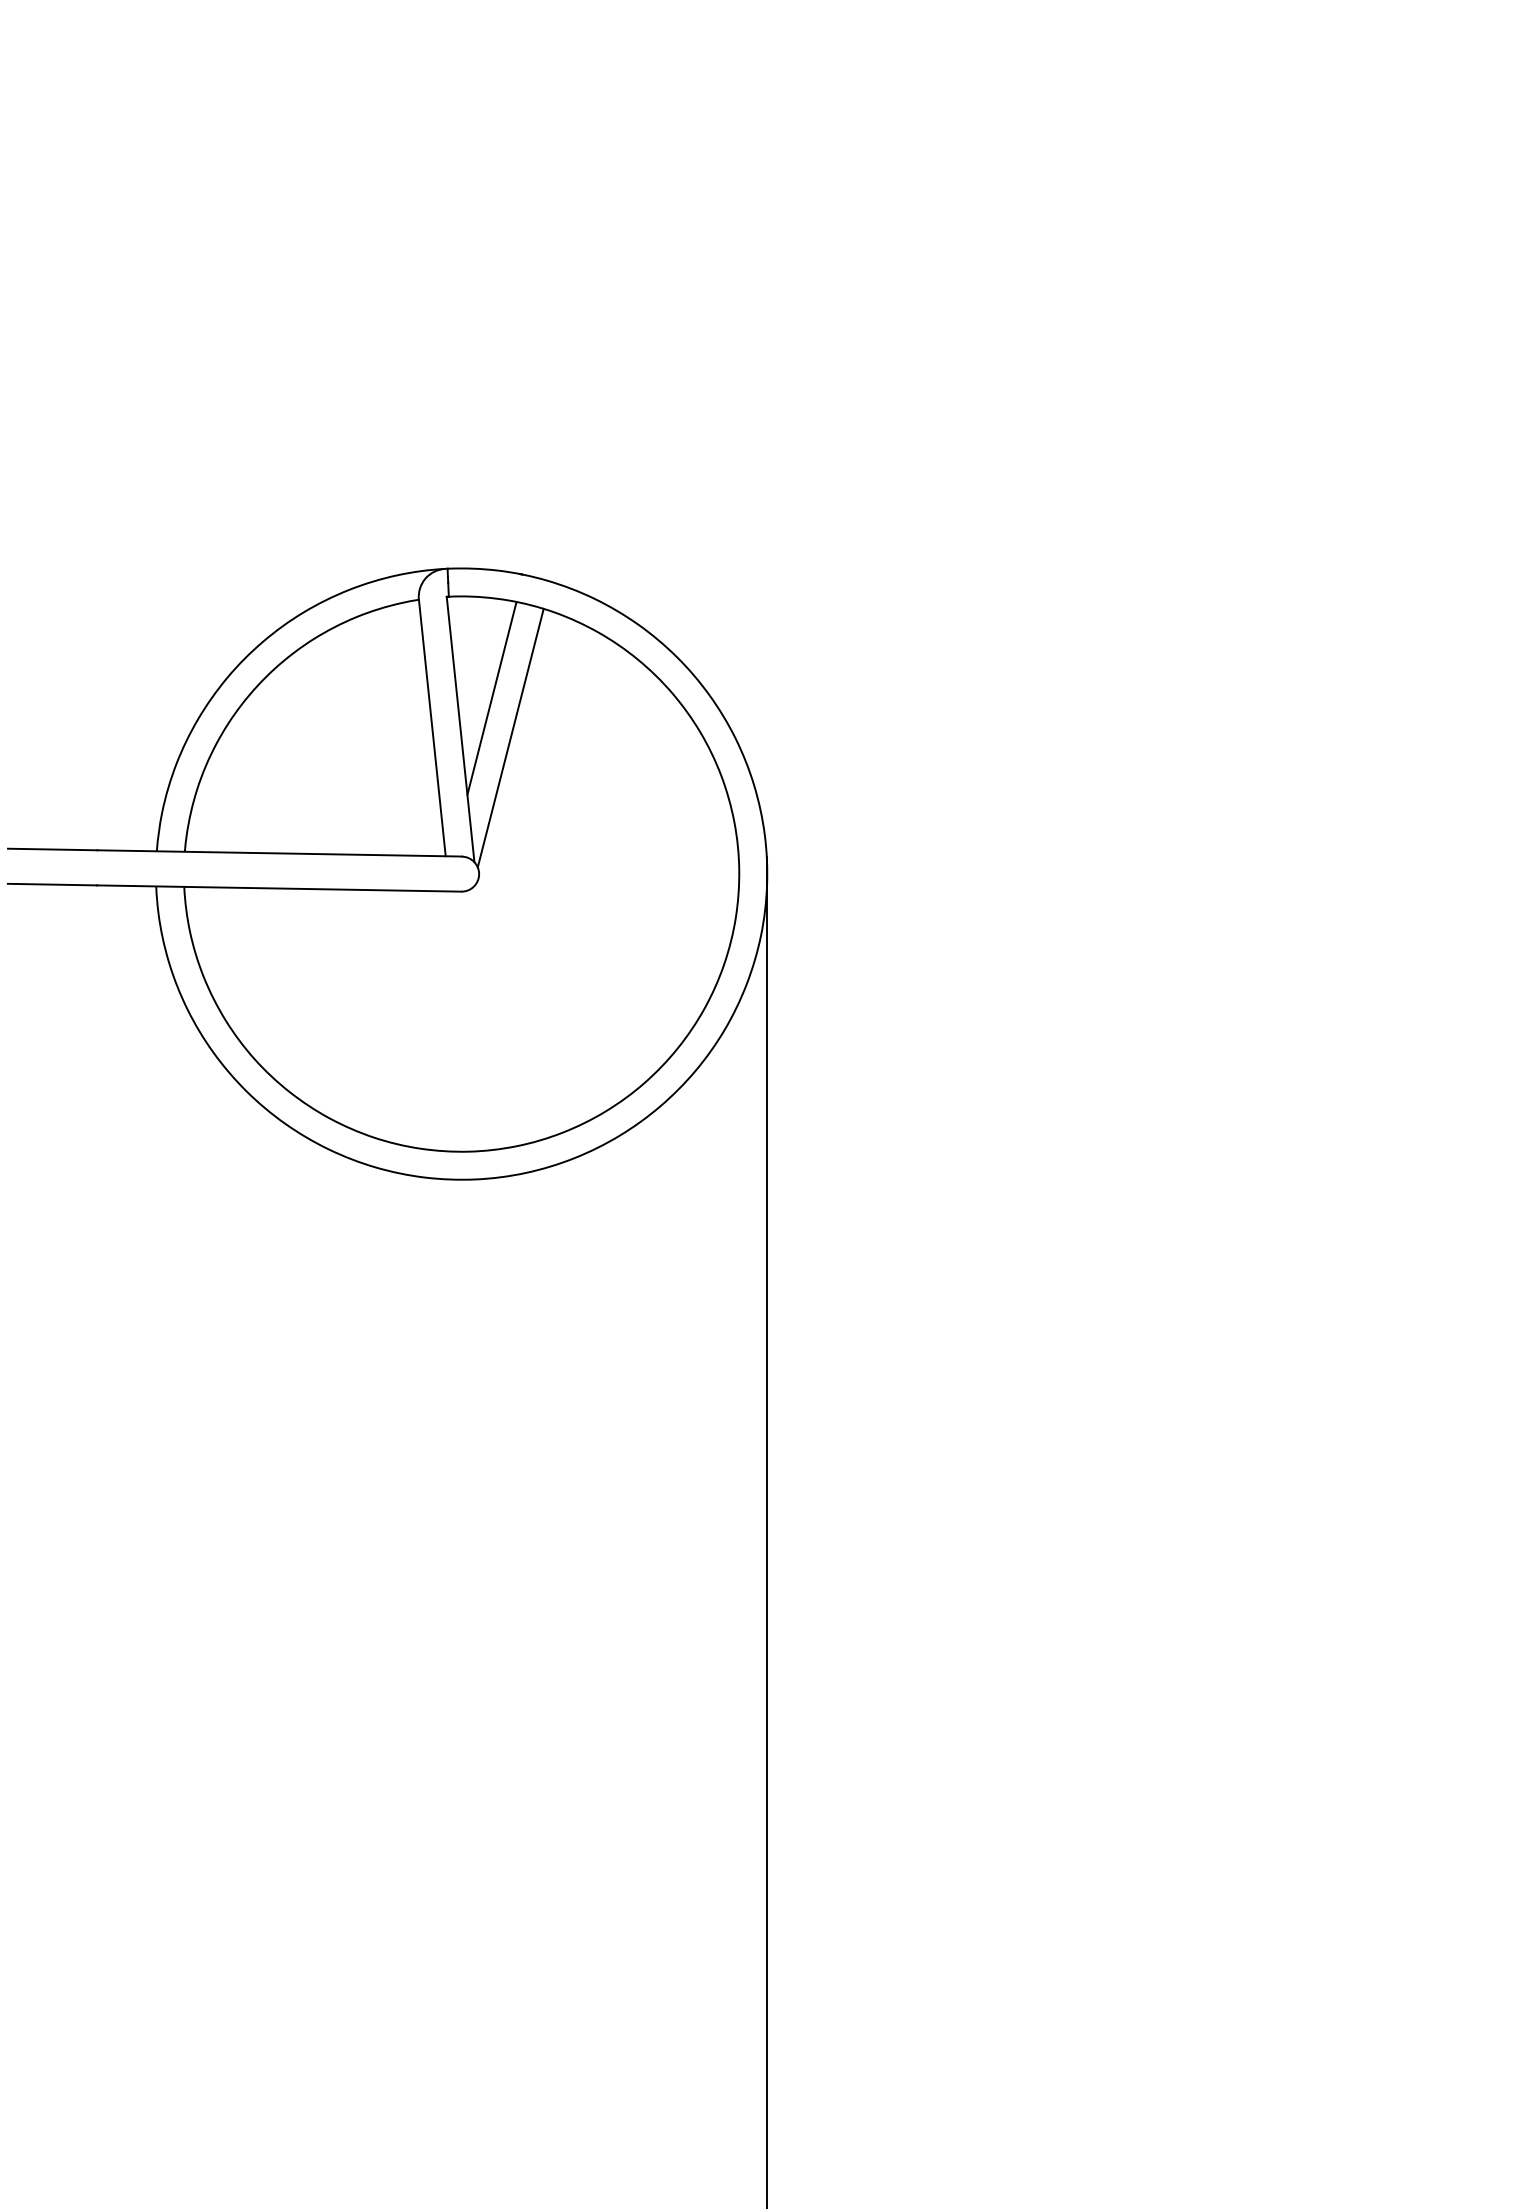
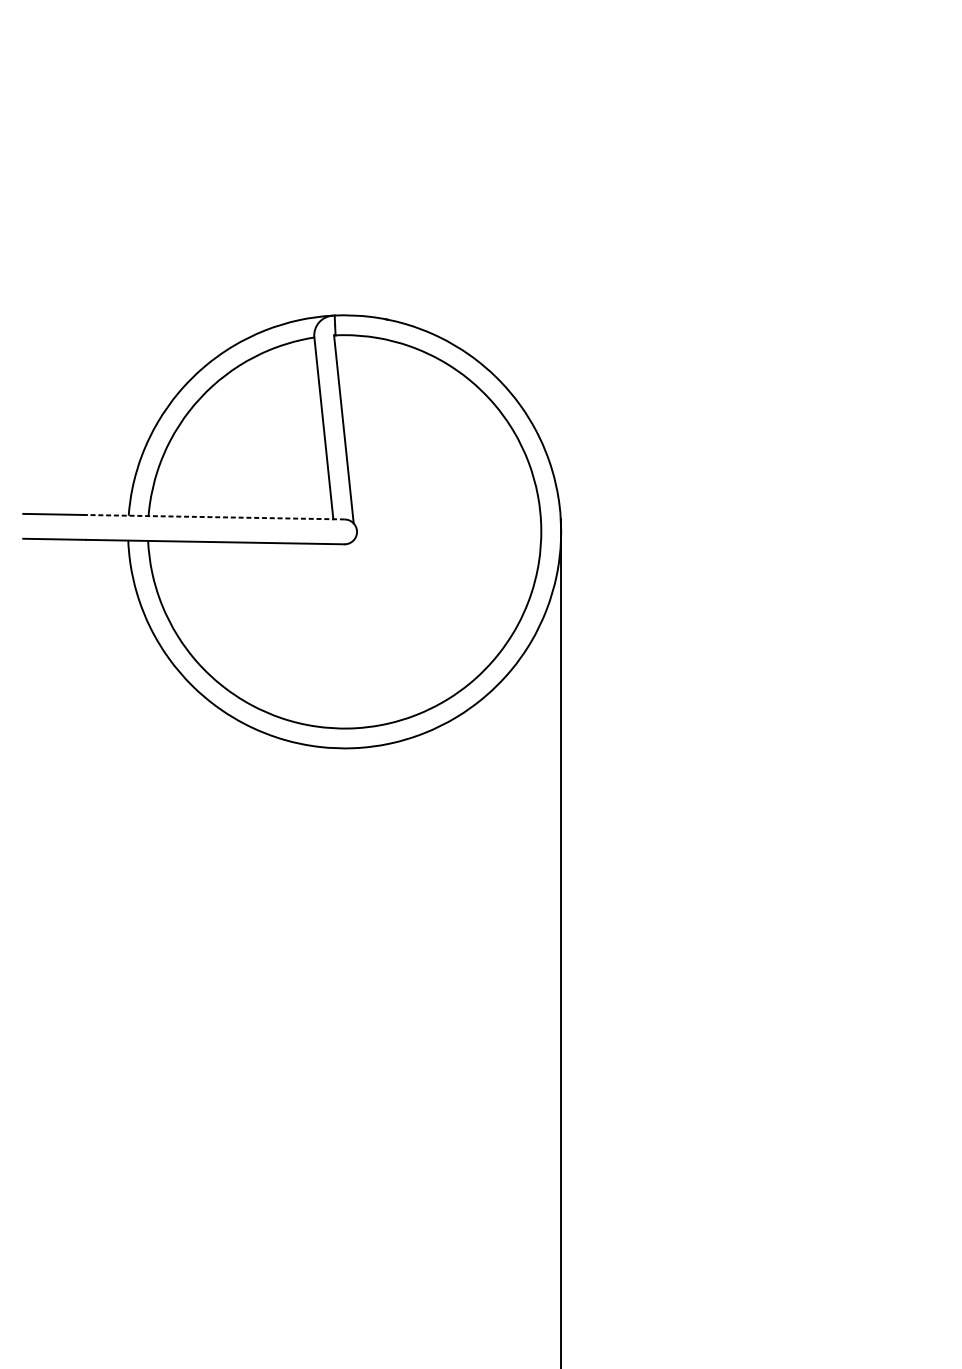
line: (491, 697) -> (365, 406), removed
line: (510, 737) -> (379, 435), removed
line: (279, 853) -> (215, 517), solid -> dashed

